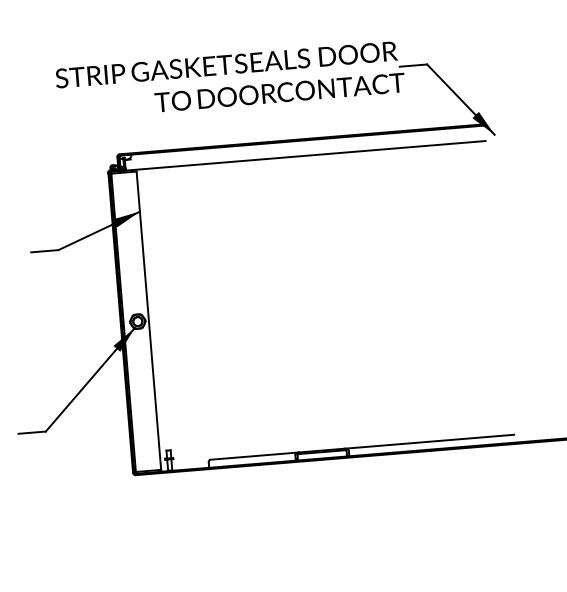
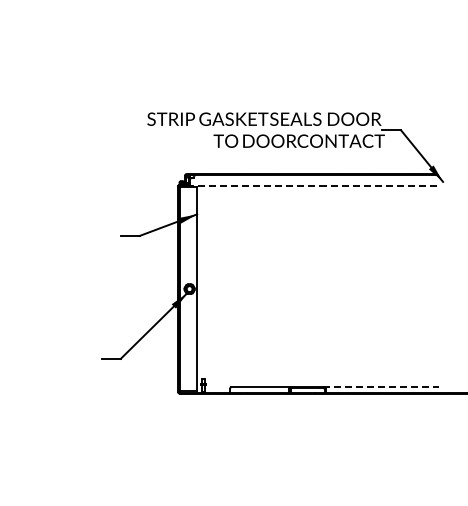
line: (304, 155) -> (312, 185), solid -> dashed
line: (429, 442) -> (381, 387), solid -> dashed

